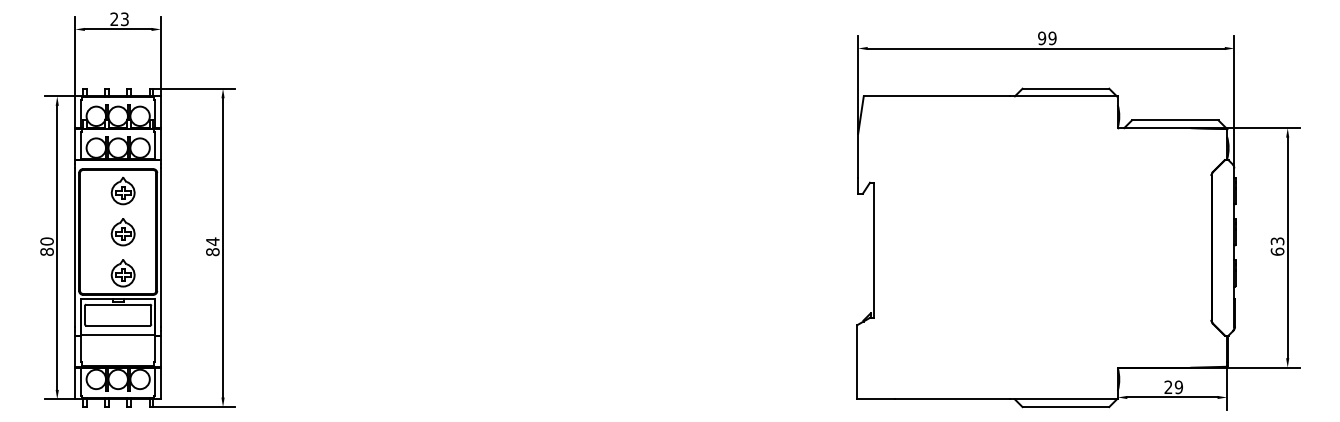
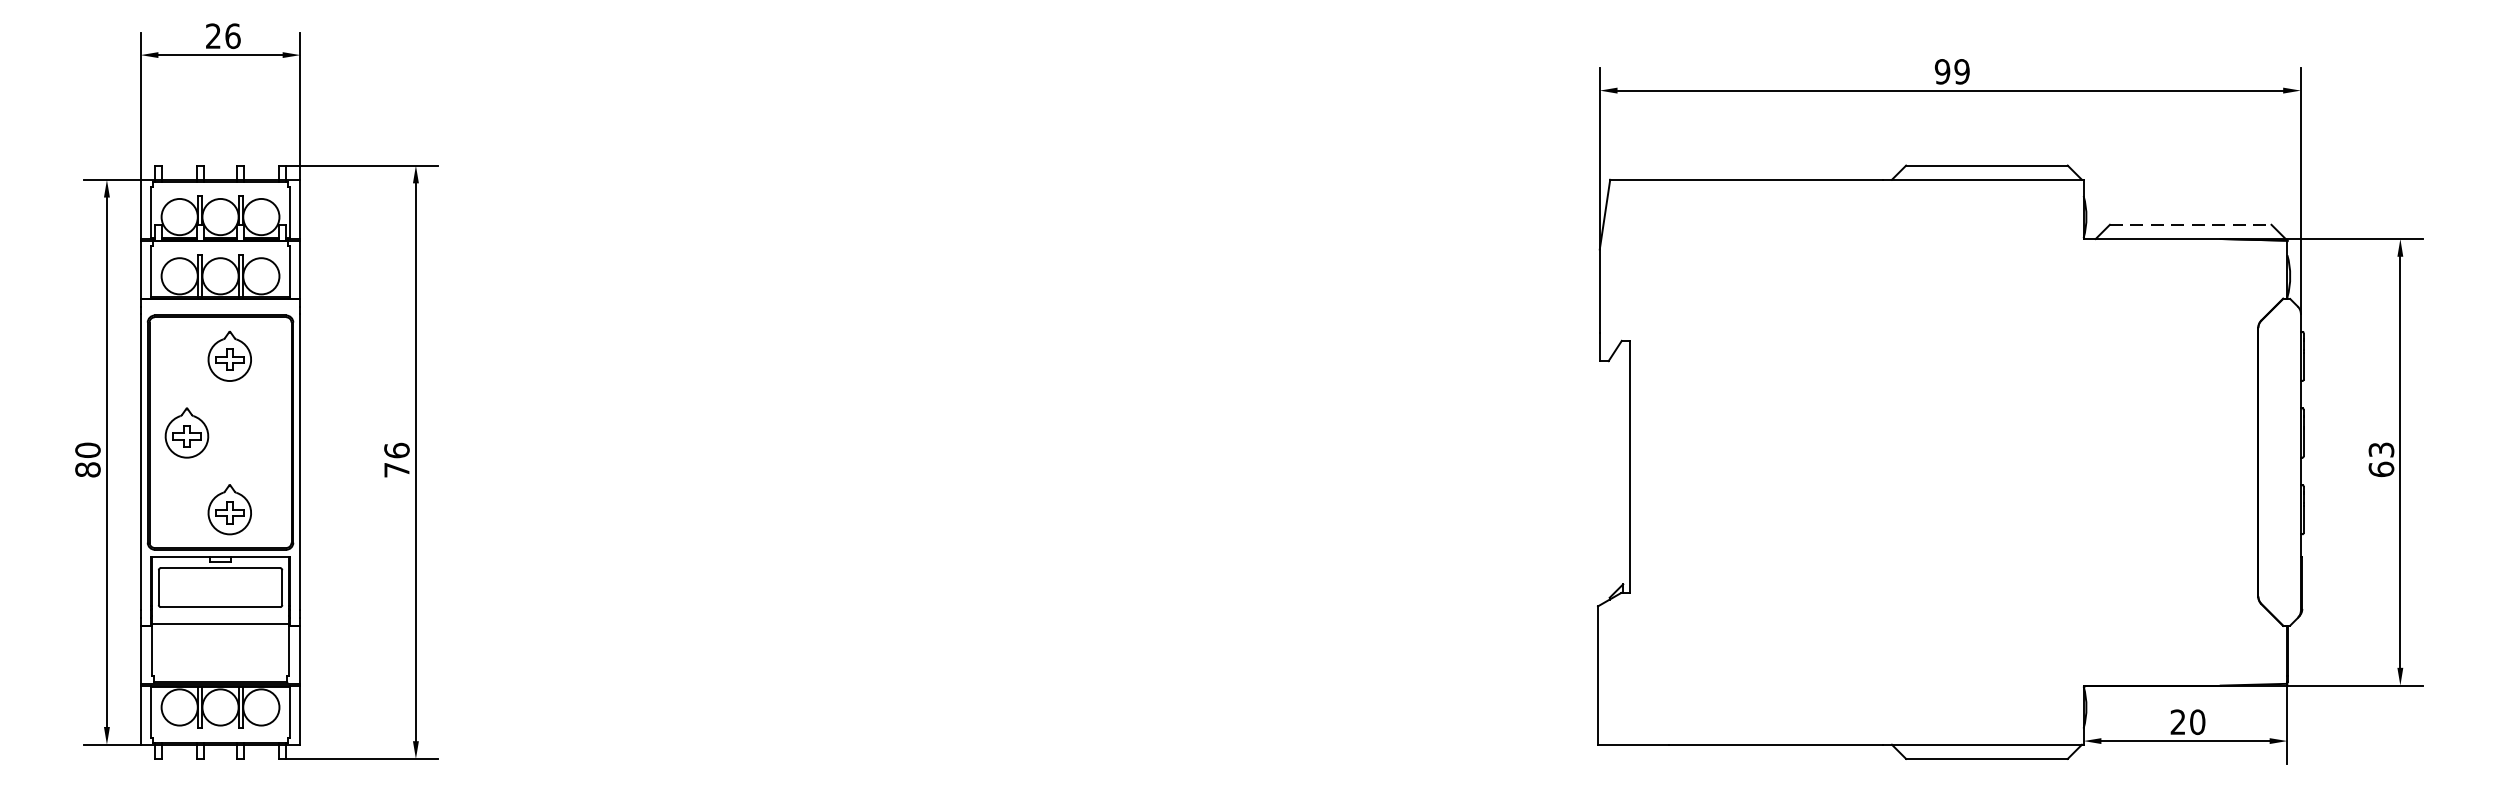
text: (124, 19) -> (232, 36), 23 -> 26
line: (1175, 120) -> (2191, 224), solid -> dashed
part: (122, 232) -> (185, 433), moved
text: (212, 246) -> (396, 459), 84 -> 76
text: (1178, 387) -> (2196, 722), 29 -> 20

